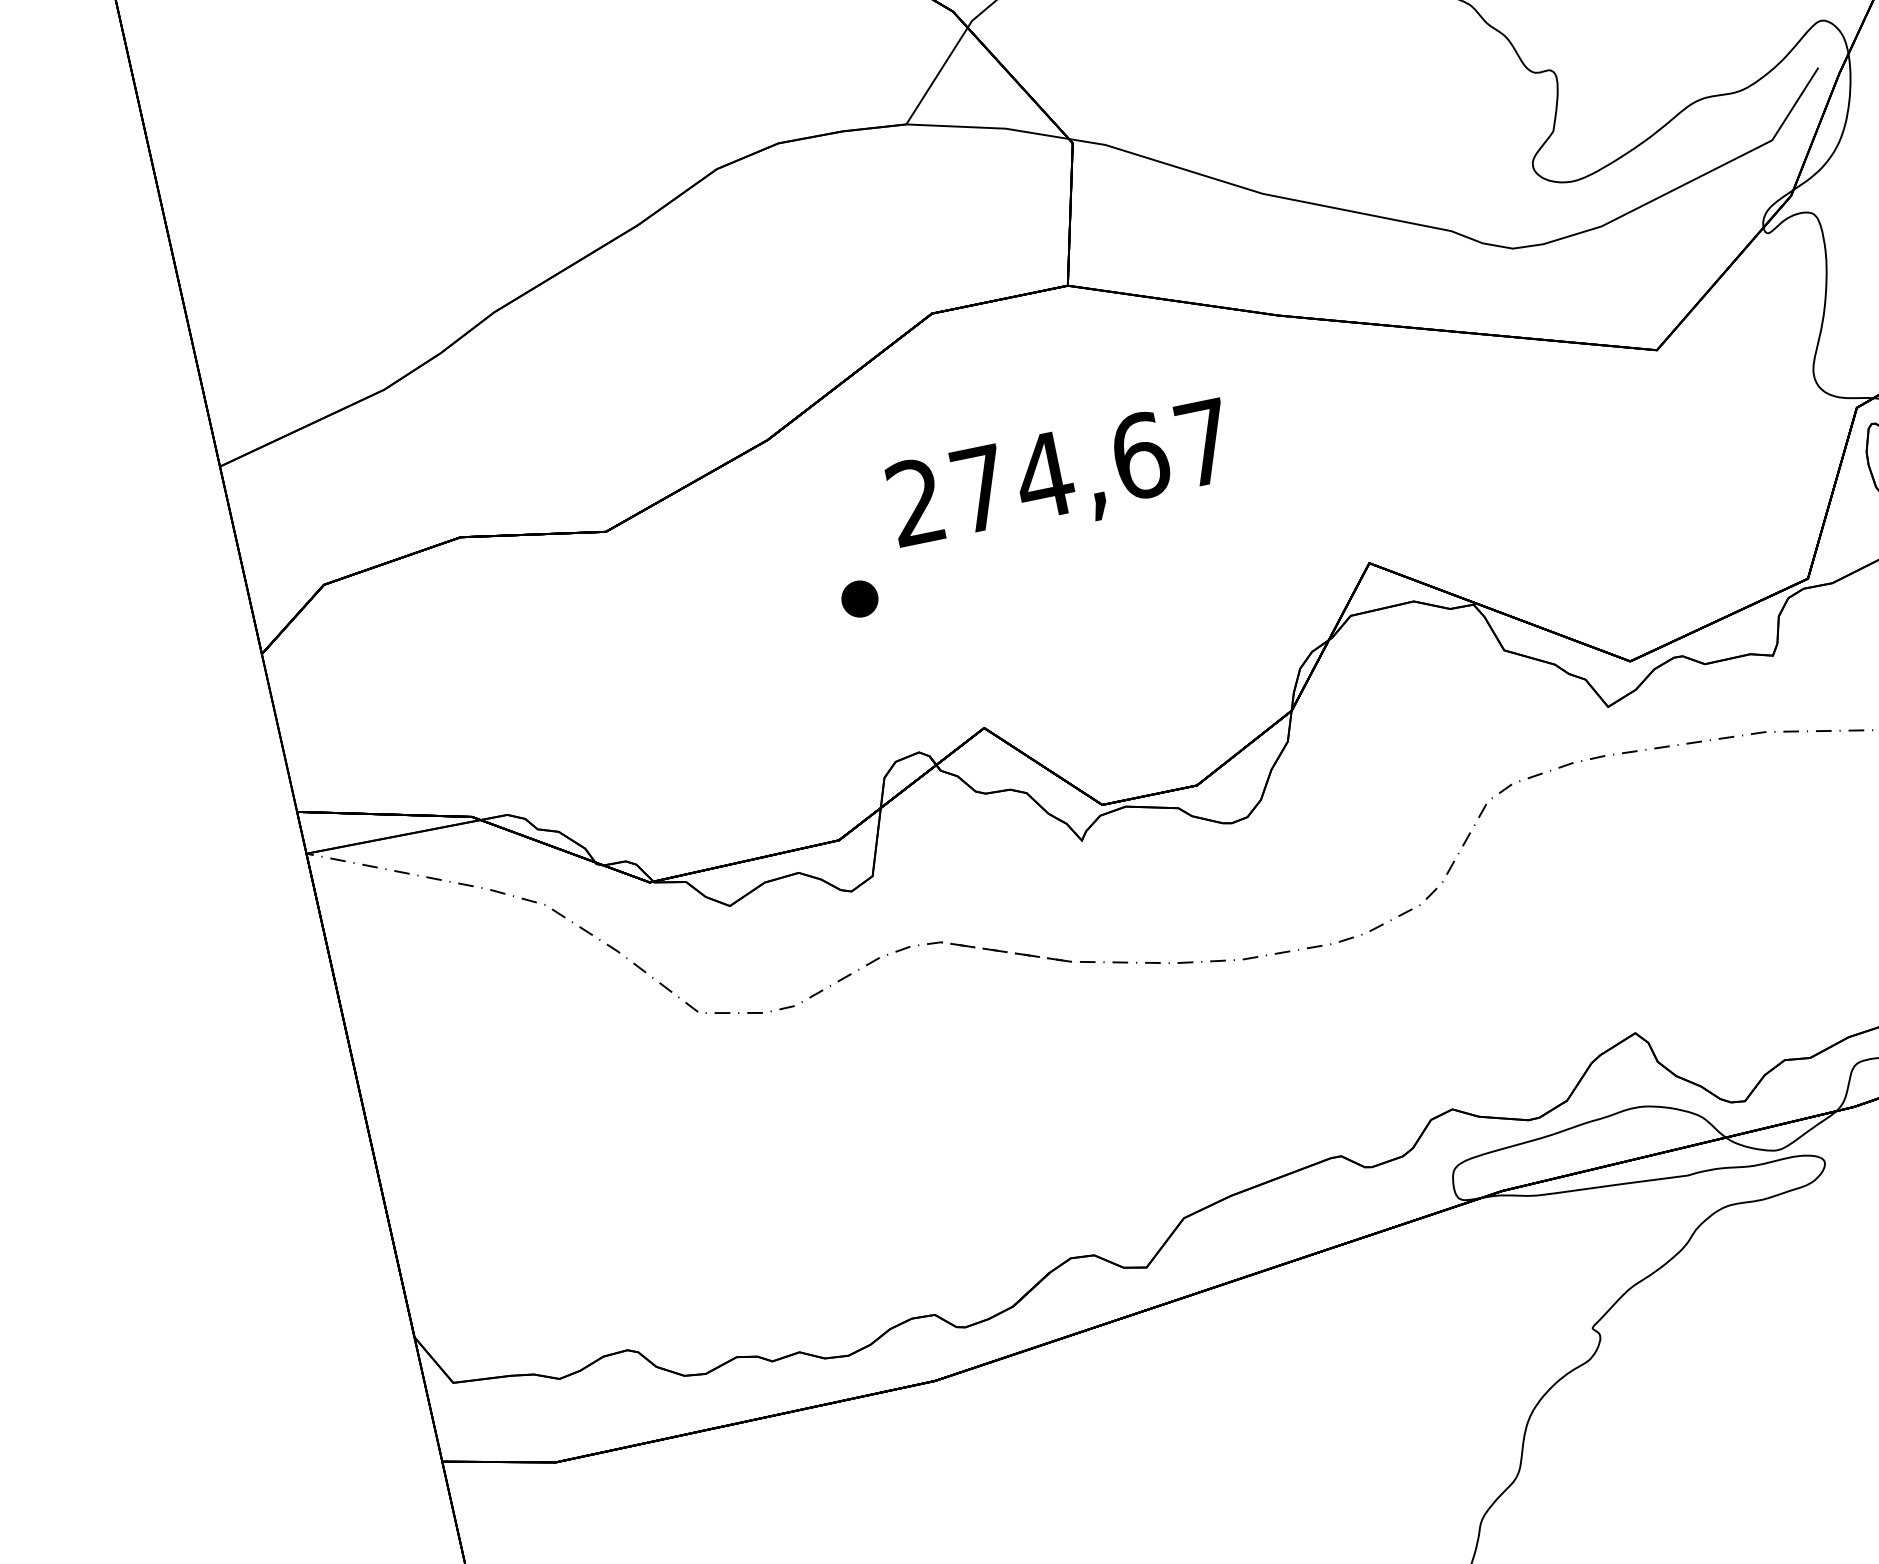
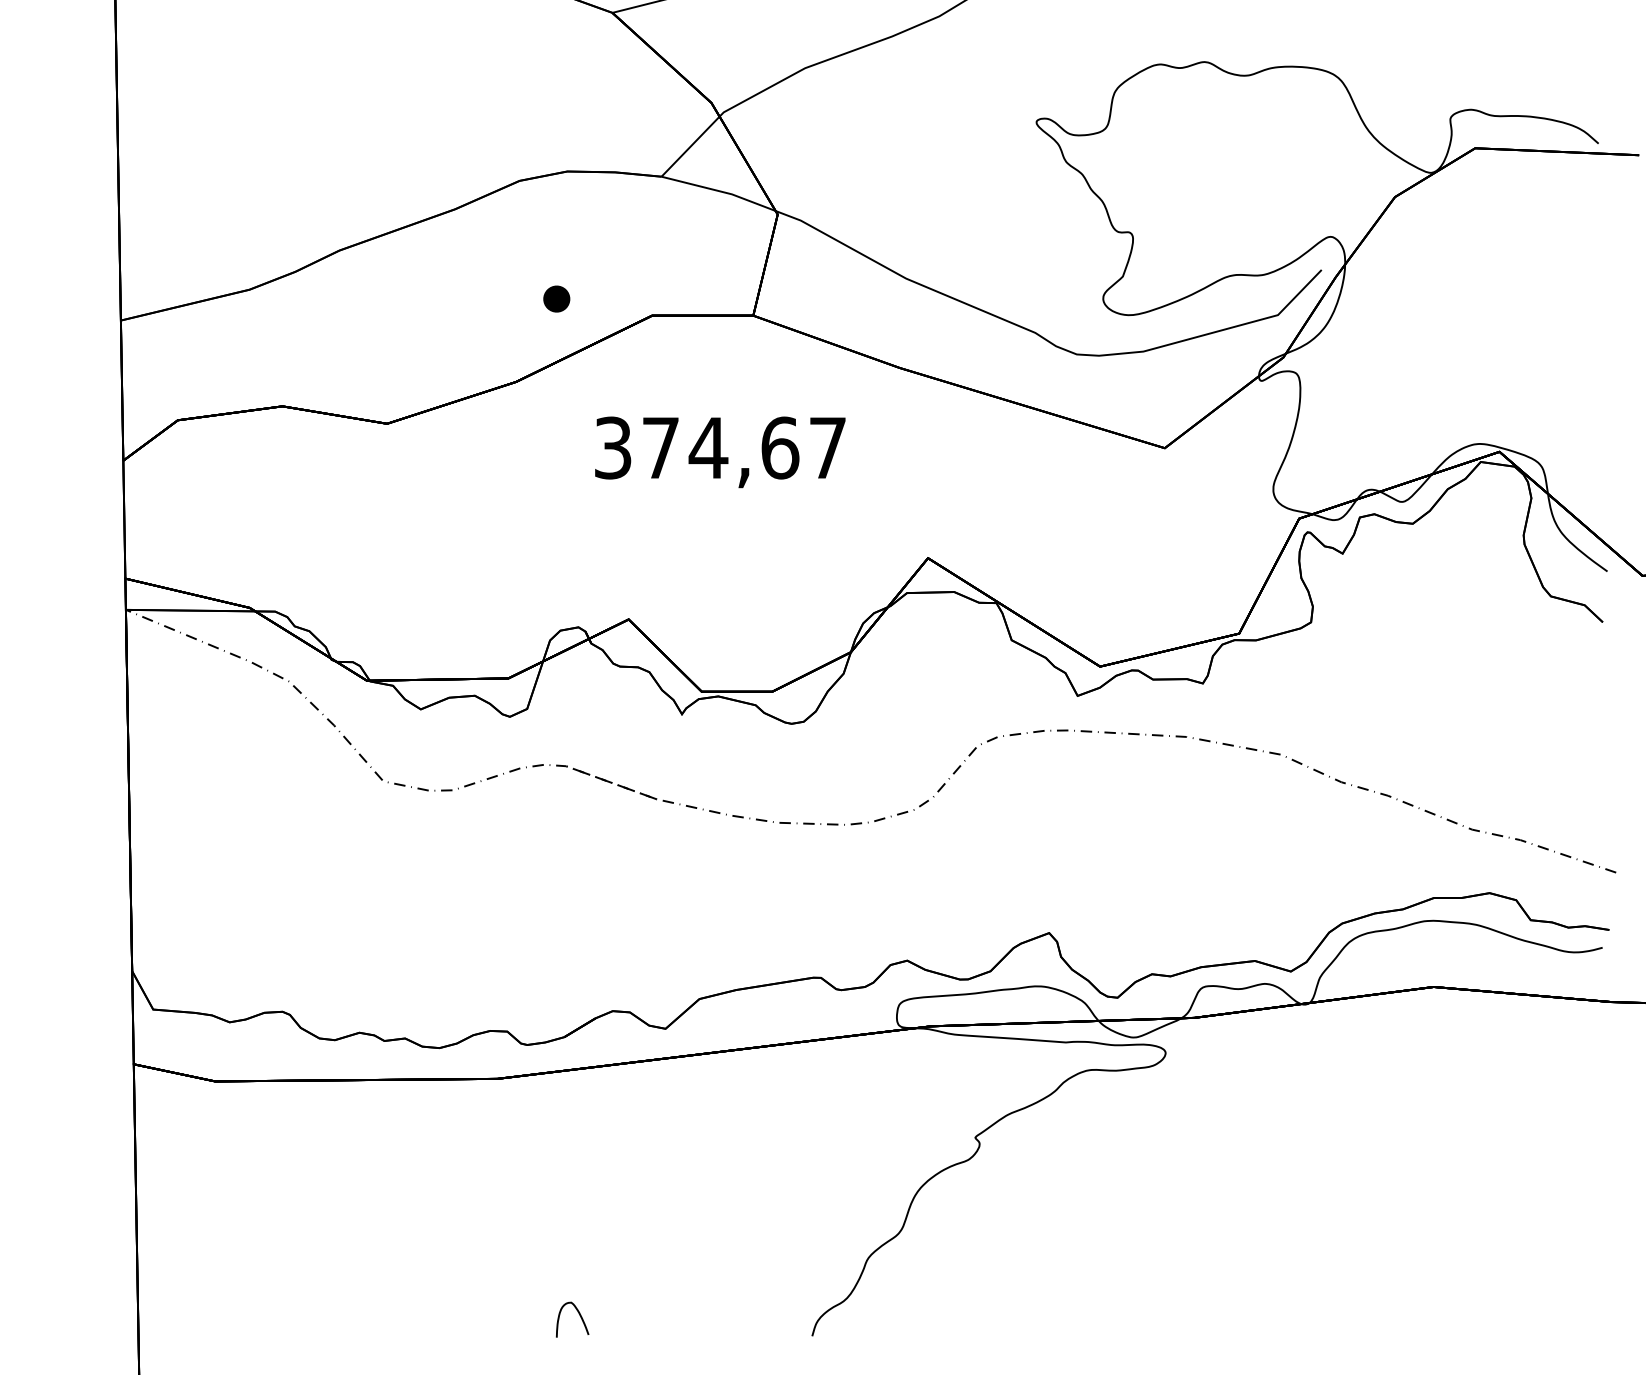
text: (916, 501) -> (613, 447), 274,67 -> 374,67
part: (859, 598) -> (556, 298), moved

